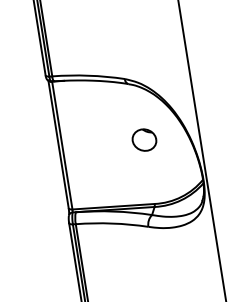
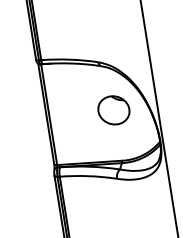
part: (143, 140) -> (113, 110), size x1.67

